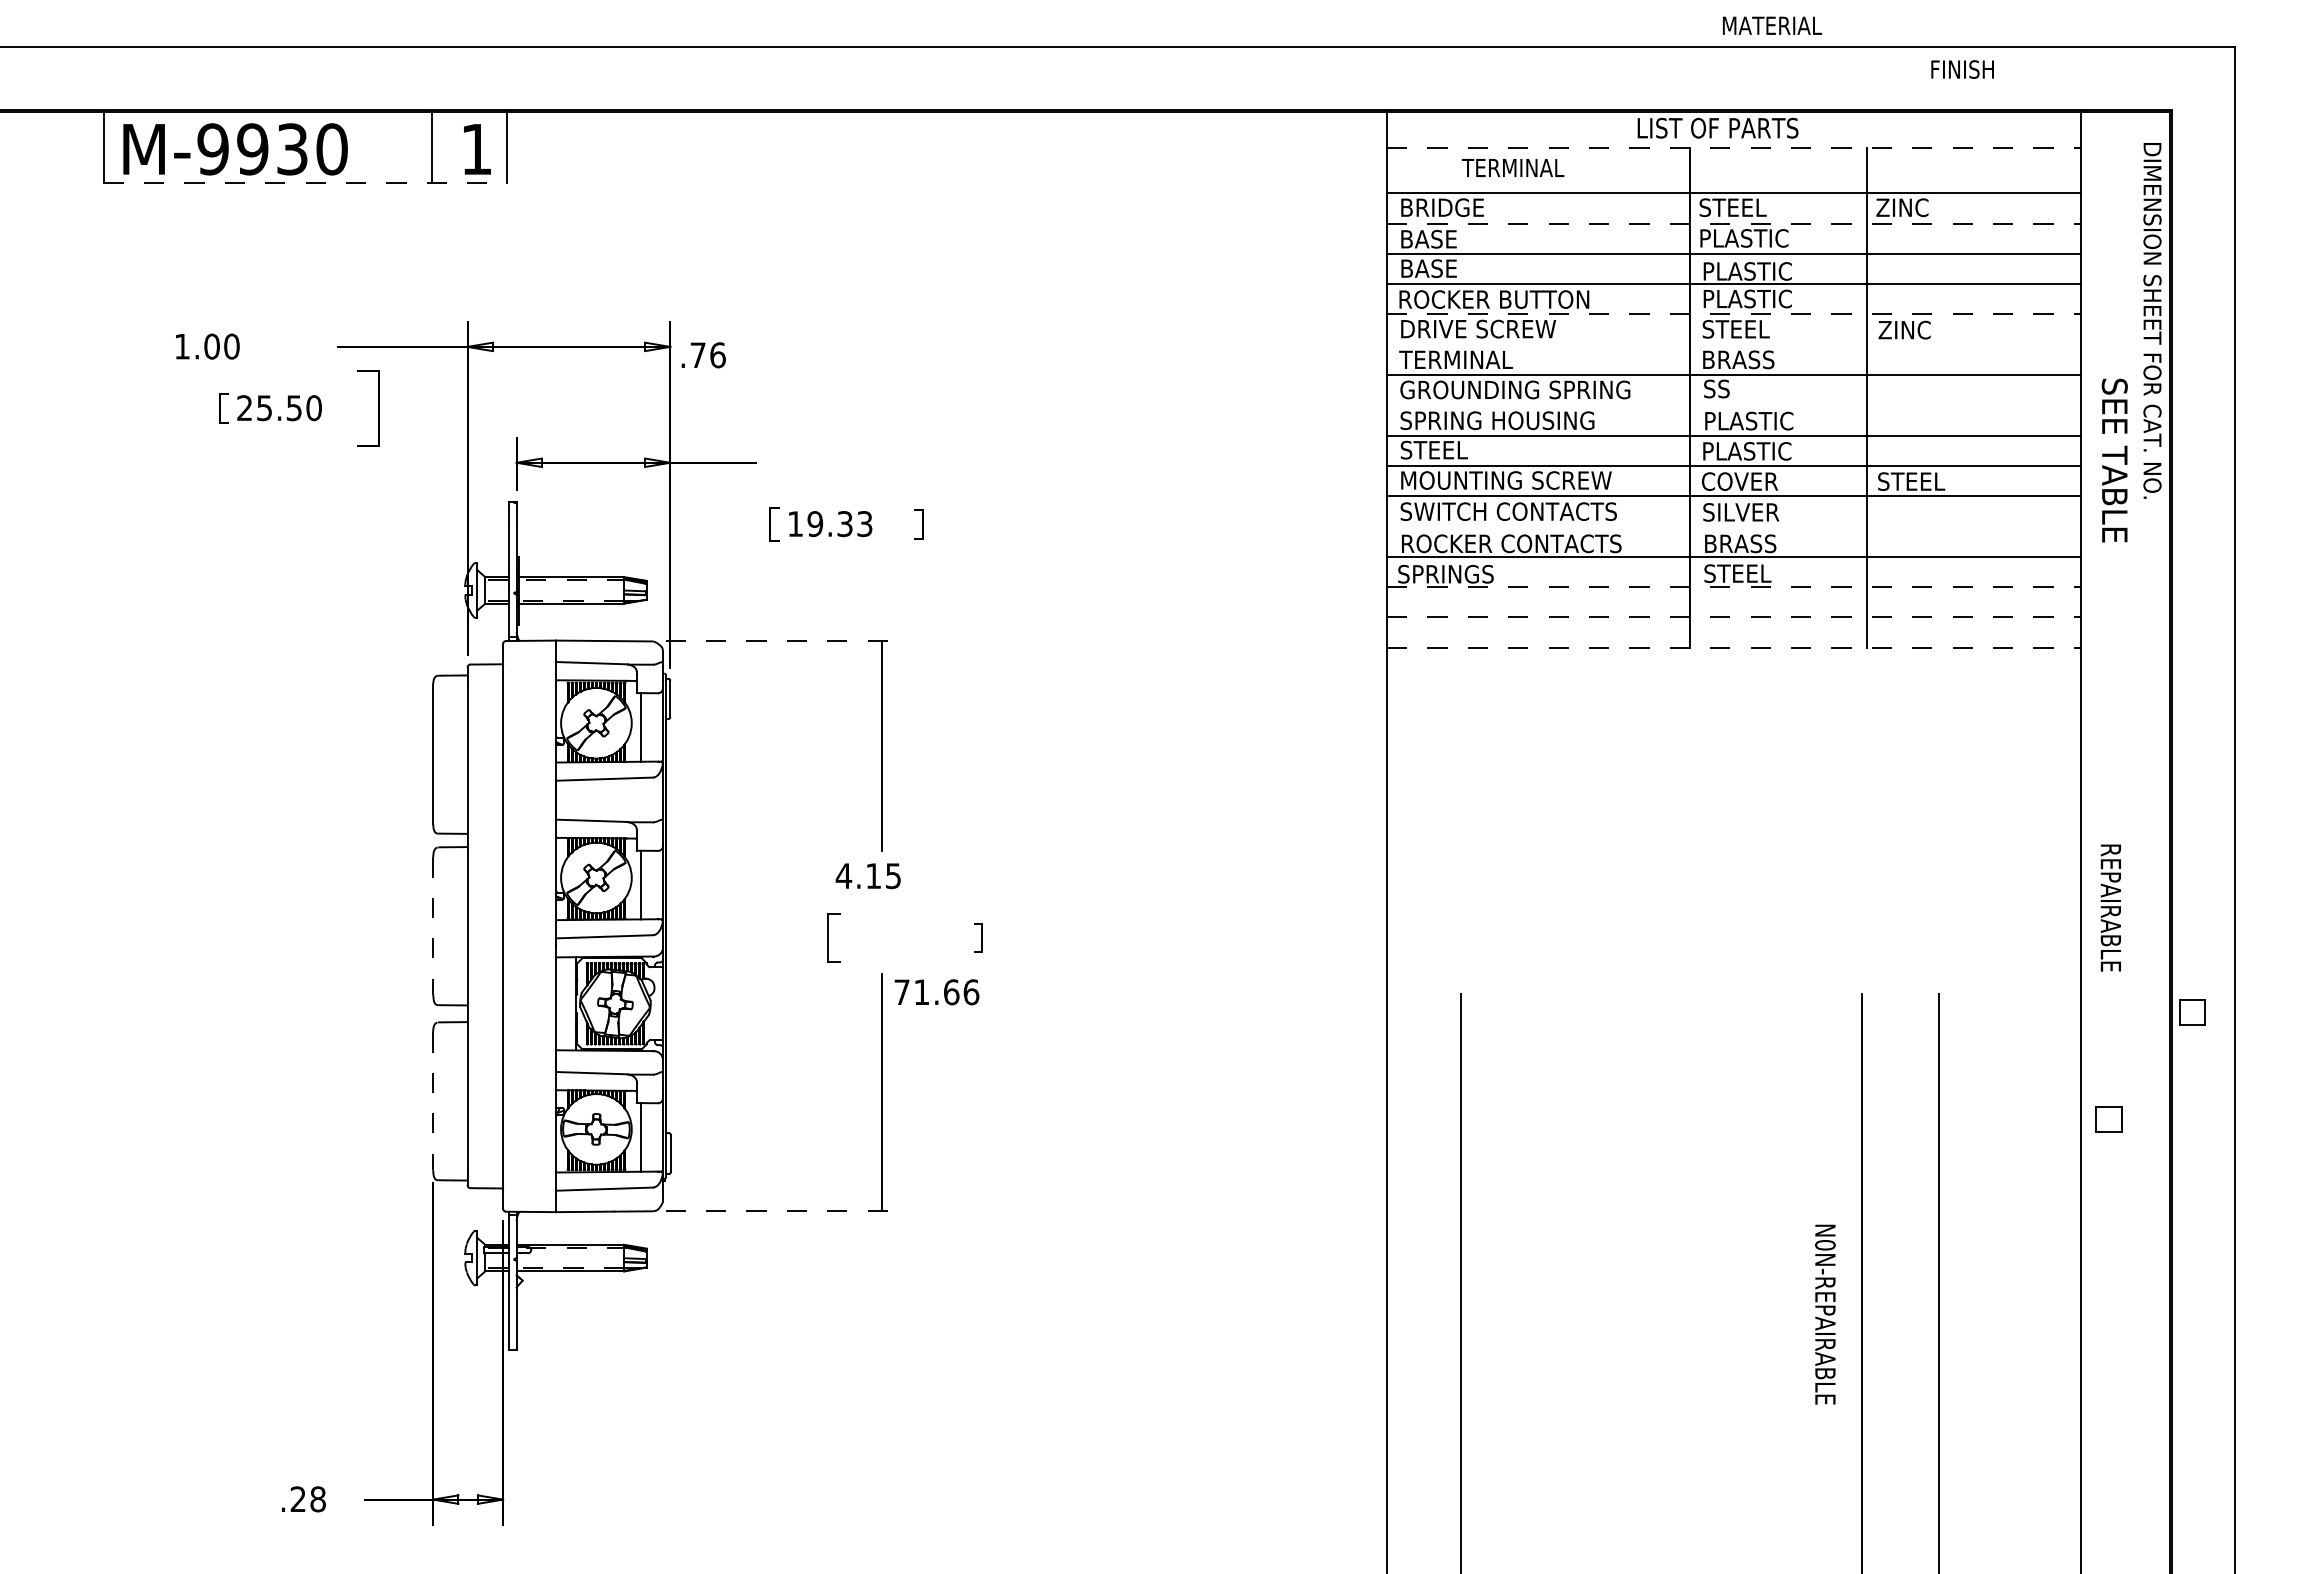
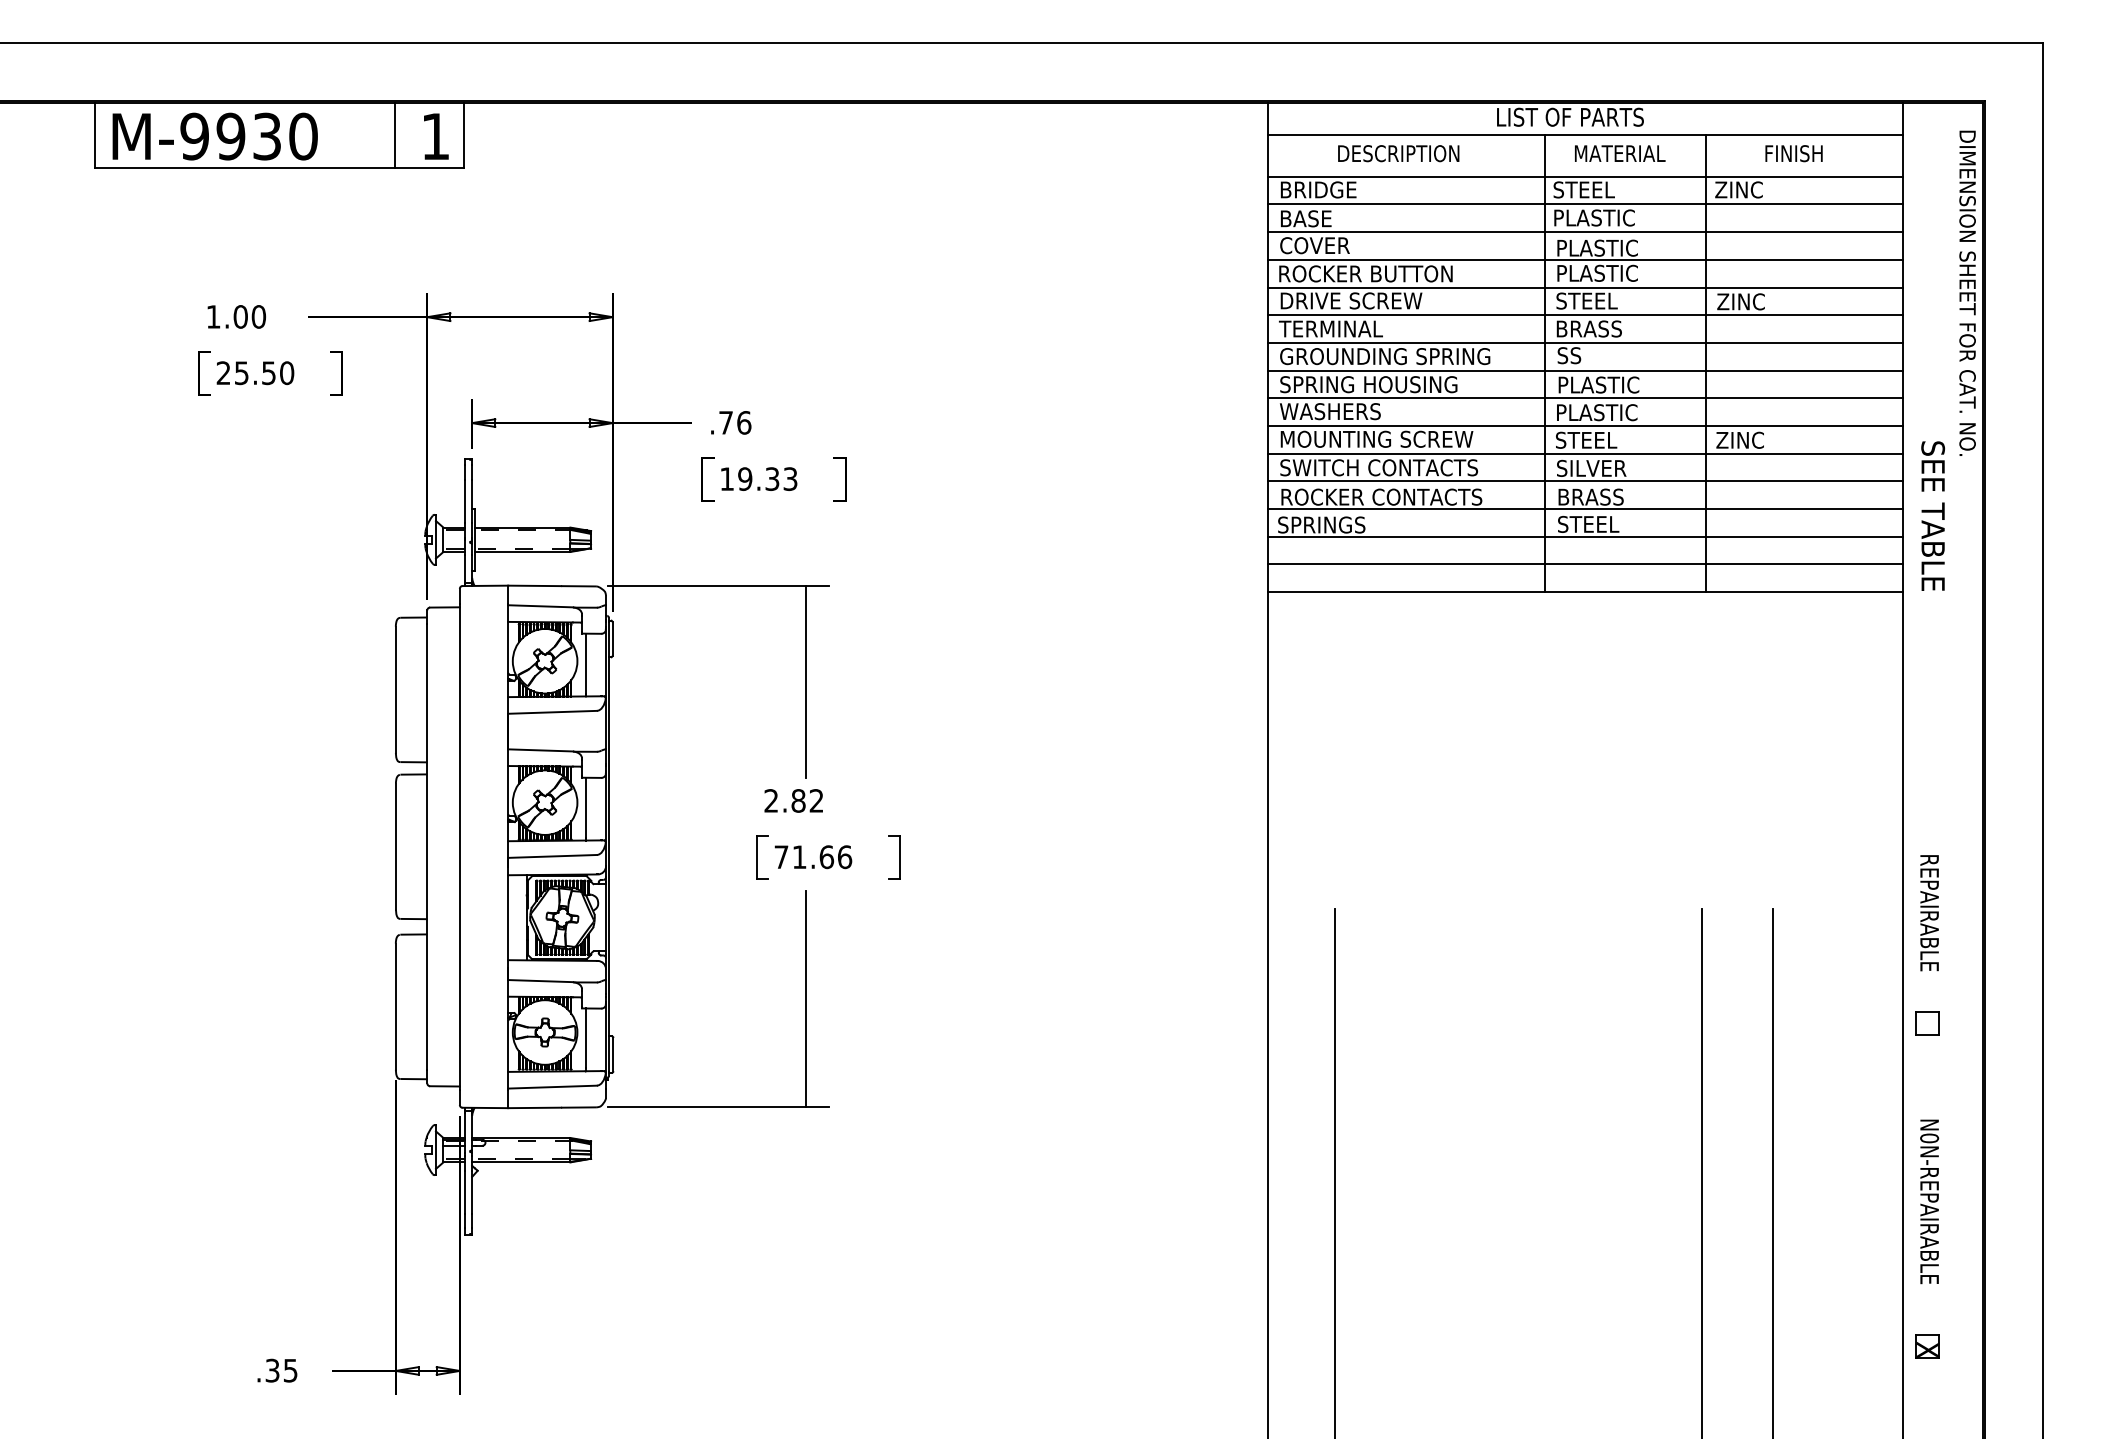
text: (1772, 25) -> (1620, 153), moved
text: (1962, 69) -> (1793, 153), moved
line: (1734, 148) -> (1585, 135), dashed -> solid
text: (1528, 167) -> (1397, 153), TERMINAL -> DESCRIPTION
line: (305, 183) -> (279, 167), dashed -> solid
line: (1734, 223) -> (1585, 204), dashed -> solid
text: (1438, 268) -> (1314, 245), BASE -> COVER
line: (1734, 314) -> (1585, 287), dashed -> solid
line: (1733, 345) -> (1584, 315), added
text: (207, 346) -> (236, 316), moved
text: (704, 354) -> (731, 422), moved
line: (1733, 405) -> (1584, 370), added
part: (223, 408) -> (204, 373), size x1.67
part: (368, 408) -> (336, 373), size x0.62
text: (1454, 450) -> (1329, 411), STEEL -> WASHERS
text: (2114, 459) -> (1932, 515), moved
text: (1739, 480) -> (1590, 439), COVER -> STEEL
text: (1911, 480) -> (1747, 439), STEEL -> ZINC
part: (774, 524) -> (707, 479), size x1.43
part: (918, 524) -> (839, 479), size x1.67
line: (1733, 526) -> (1584, 481), added
line: (1734, 586) -> (1585, 536), dashed -> solid
line: (1734, 617) -> (1585, 564), dashed -> solid
line: (787, 641) -> (719, 586), dashed -> solid
line: (1734, 648) -> (1585, 592), dashed -> solid
text: (868, 875) -> (793, 800), 4.15 -> 2.82
text: (2110, 908) -> (1929, 913), moved
line: (432, 925) -> (395, 846), dashed -> solid
part: (978, 937) -> (894, 857), size x1.67
text: (937, 992) -> (813, 857), moved
part: (2191, 1012) -> (2003, 925), removed
line: (432, 1100) -> (395, 1006), dashed -> solid
line: (787, 1211) -> (719, 1107), dashed -> solid
text: (1825, 1314) -> (1929, 1201), moved
part: (2108, 1472) -> (1927, 1346), added
text: (308, 1499) -> (281, 1370), .28 -> .35

